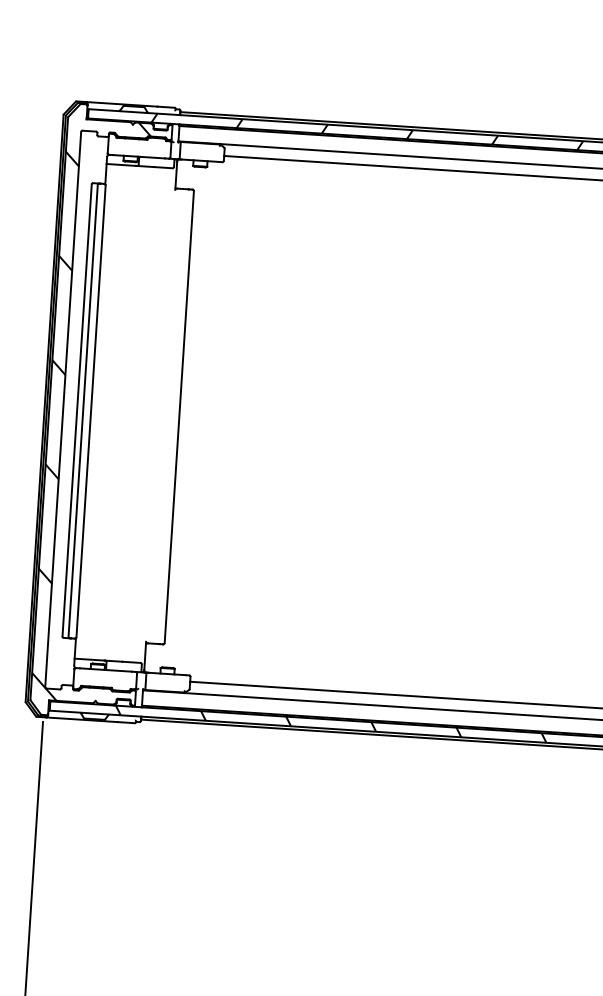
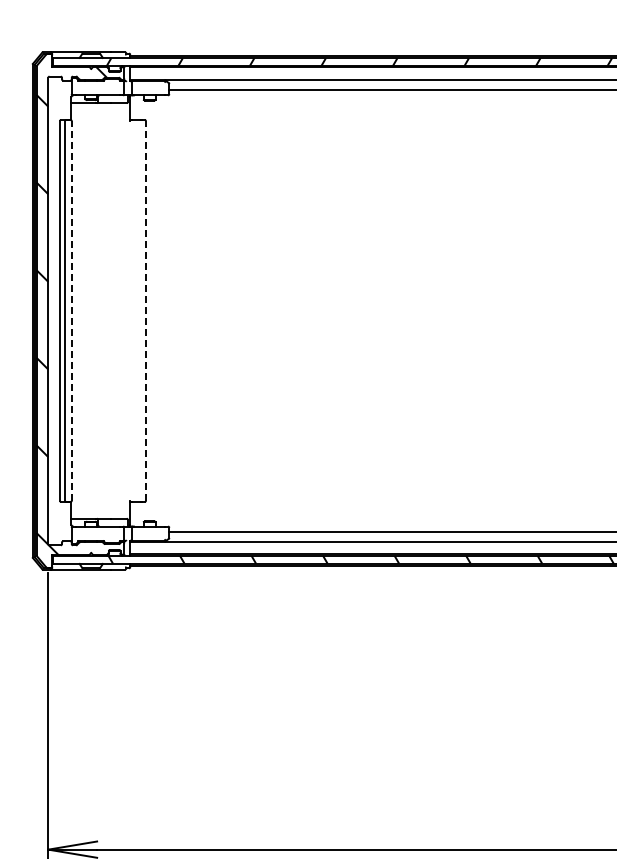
line: (90, 410) -> (71, 310), solid -> dashed
line: (178, 416) -> (145, 310), solid -> dashed

